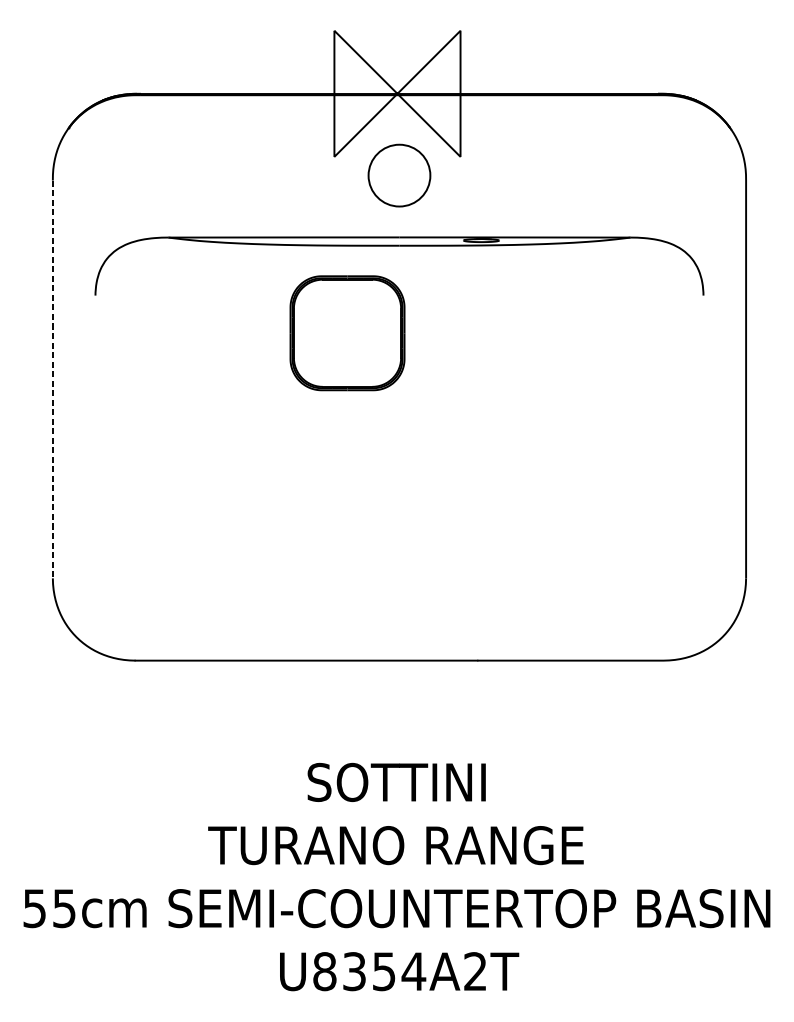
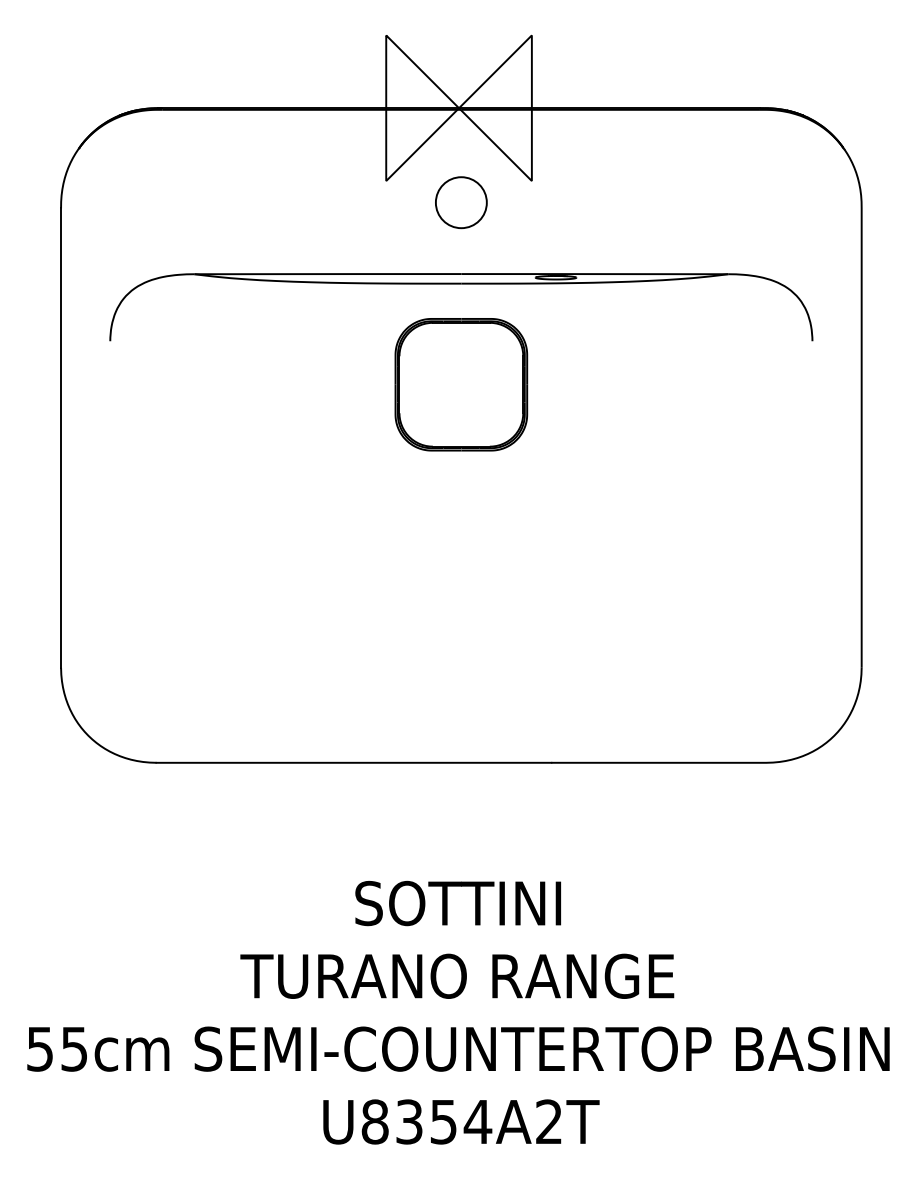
circle: (398, 175) -> (460, 202), size x0.71
part: (347, 333) -> (461, 384), moved
line: (53, 379) -> (61, 438), dashed -> solid

